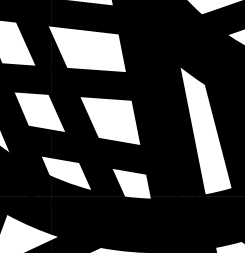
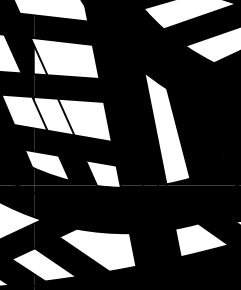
fill: (58, 51) -> (40, 60), removed
fill: (74, 116) -> (54, 116), removed

